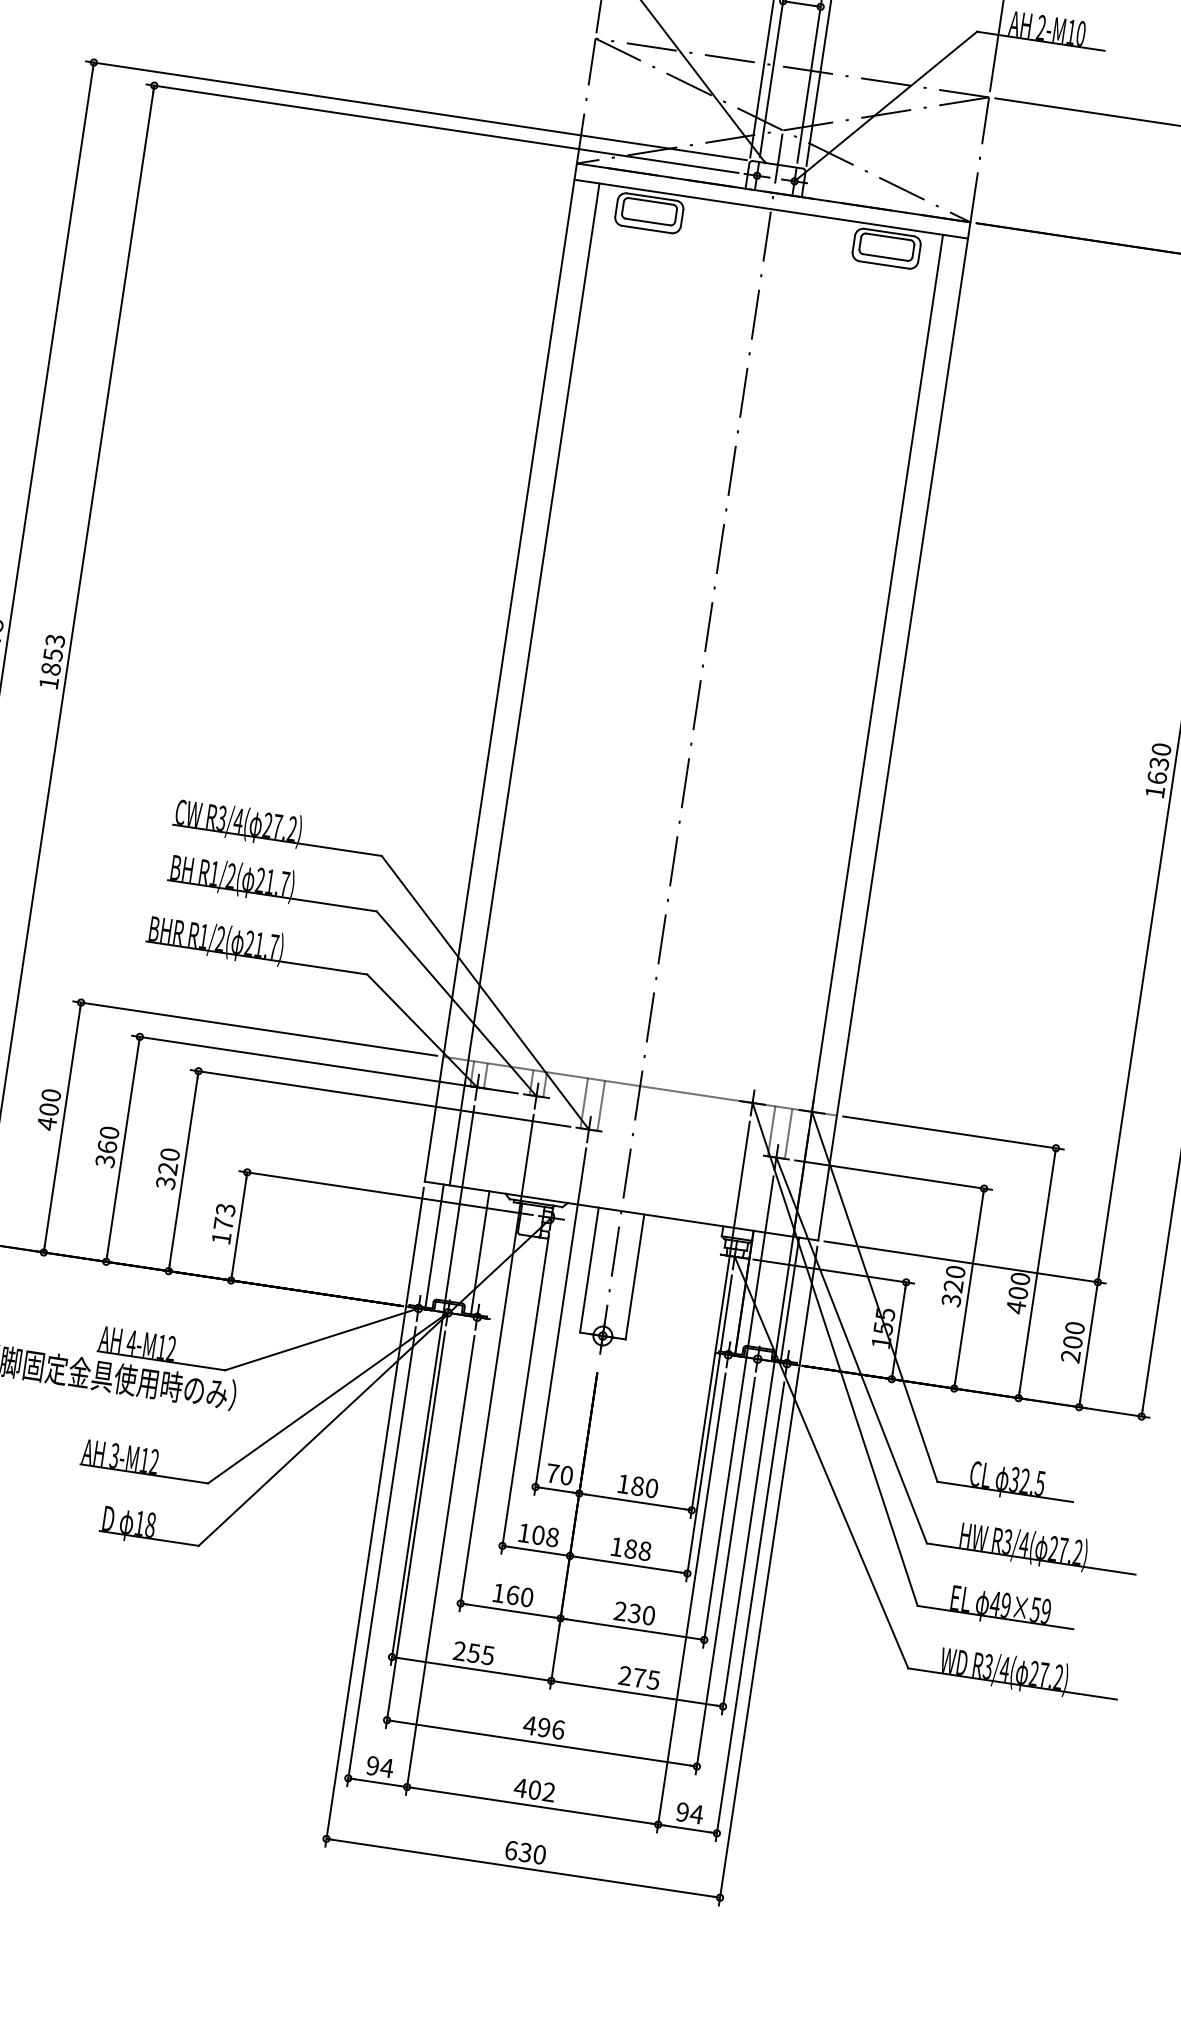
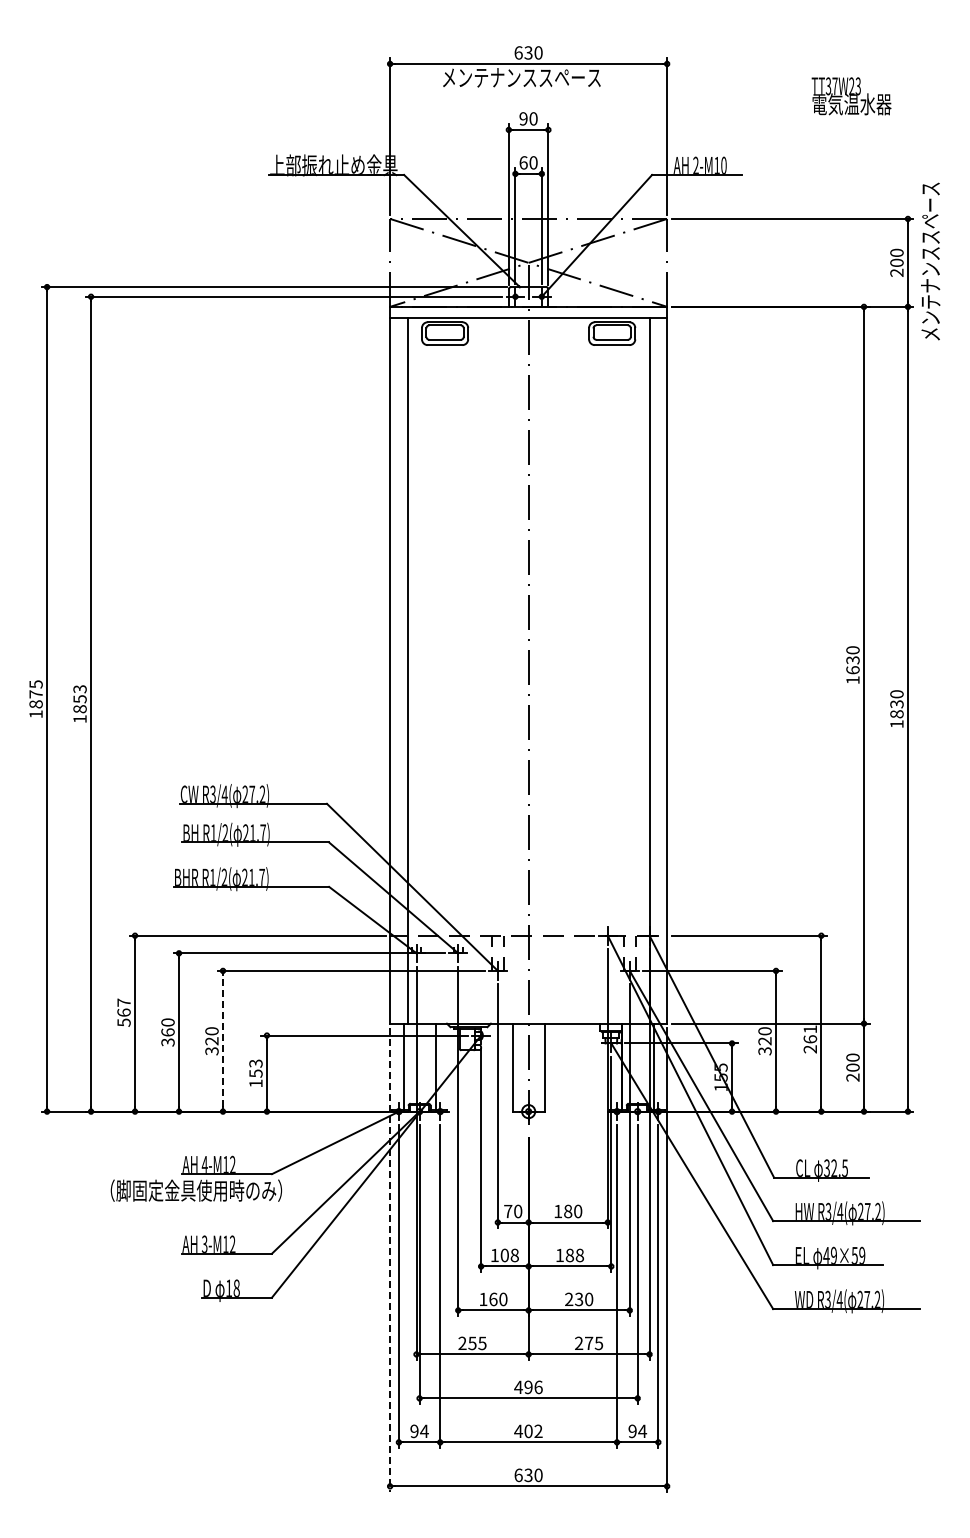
text: (48, 1109) -> (123, 1012), 400 -> 567
line: (184, 1171) -> (223, 1041), solid -> dashed
text: (222, 1223) -> (255, 1073), 173 -> 153
text: (1018, 1293) -> (810, 1039), 400 -> 261
line: (375, 1516) -> (390, 1259), solid -> dashed

